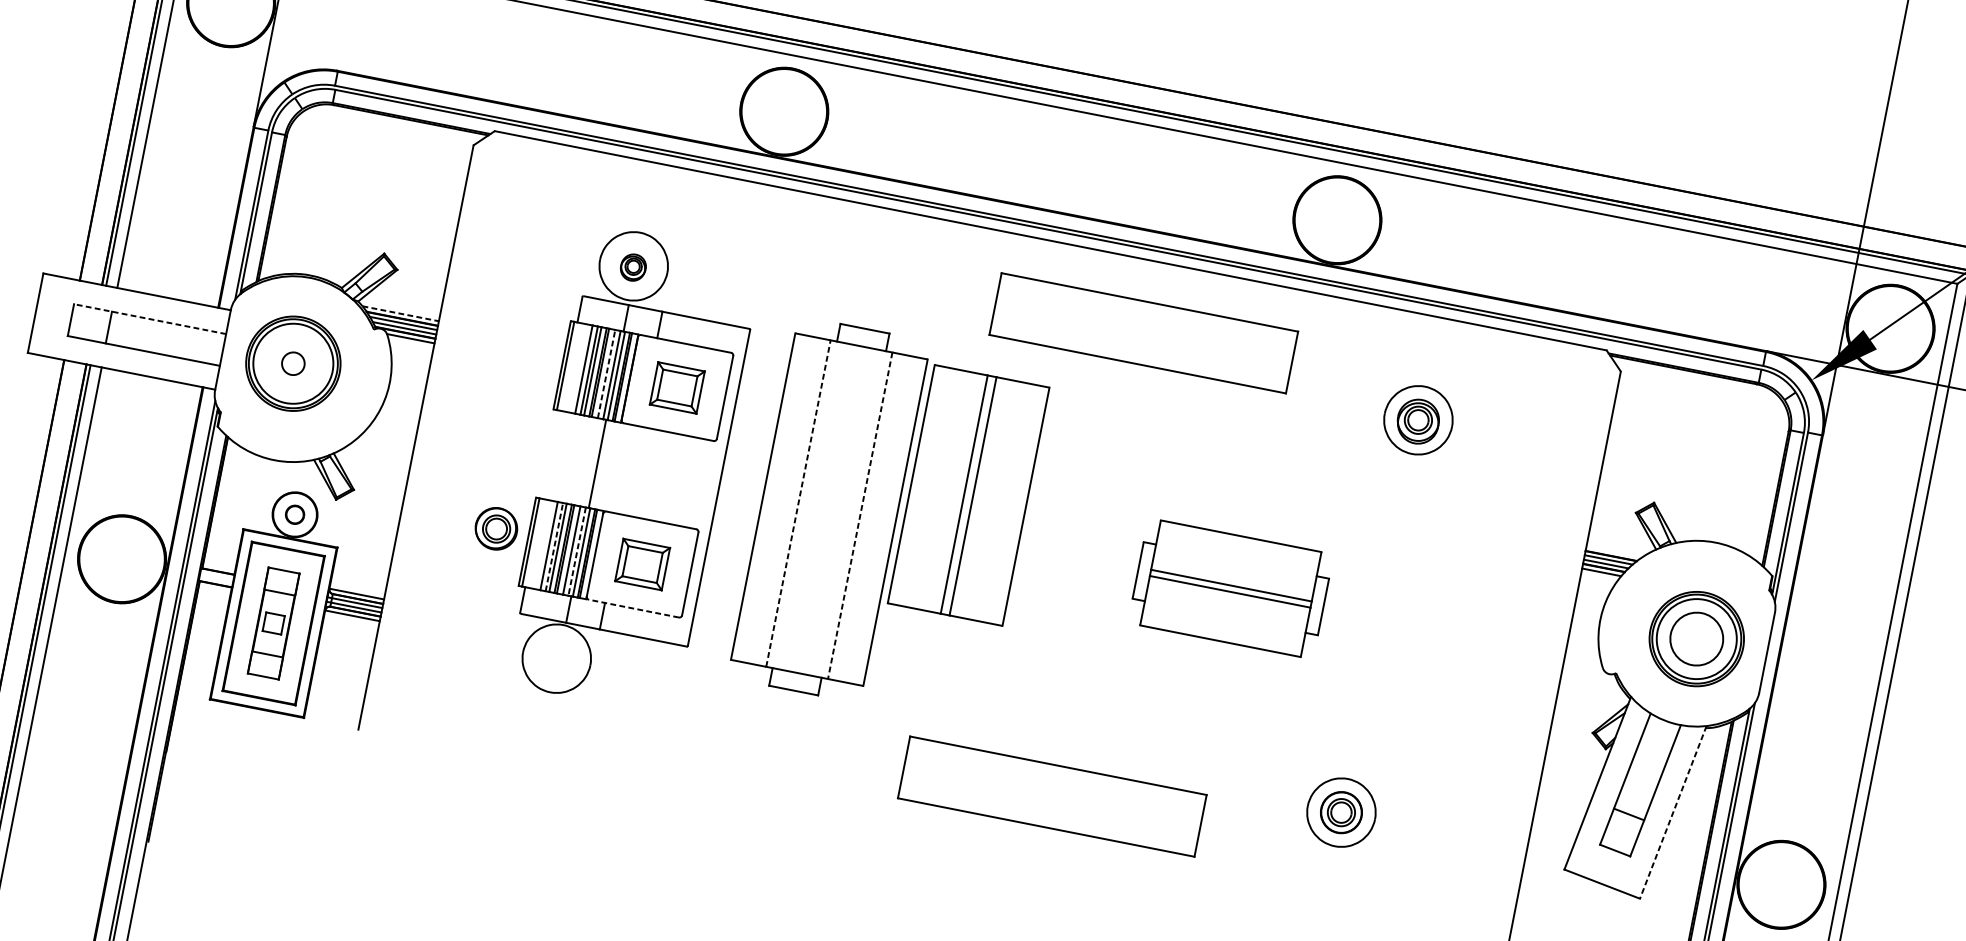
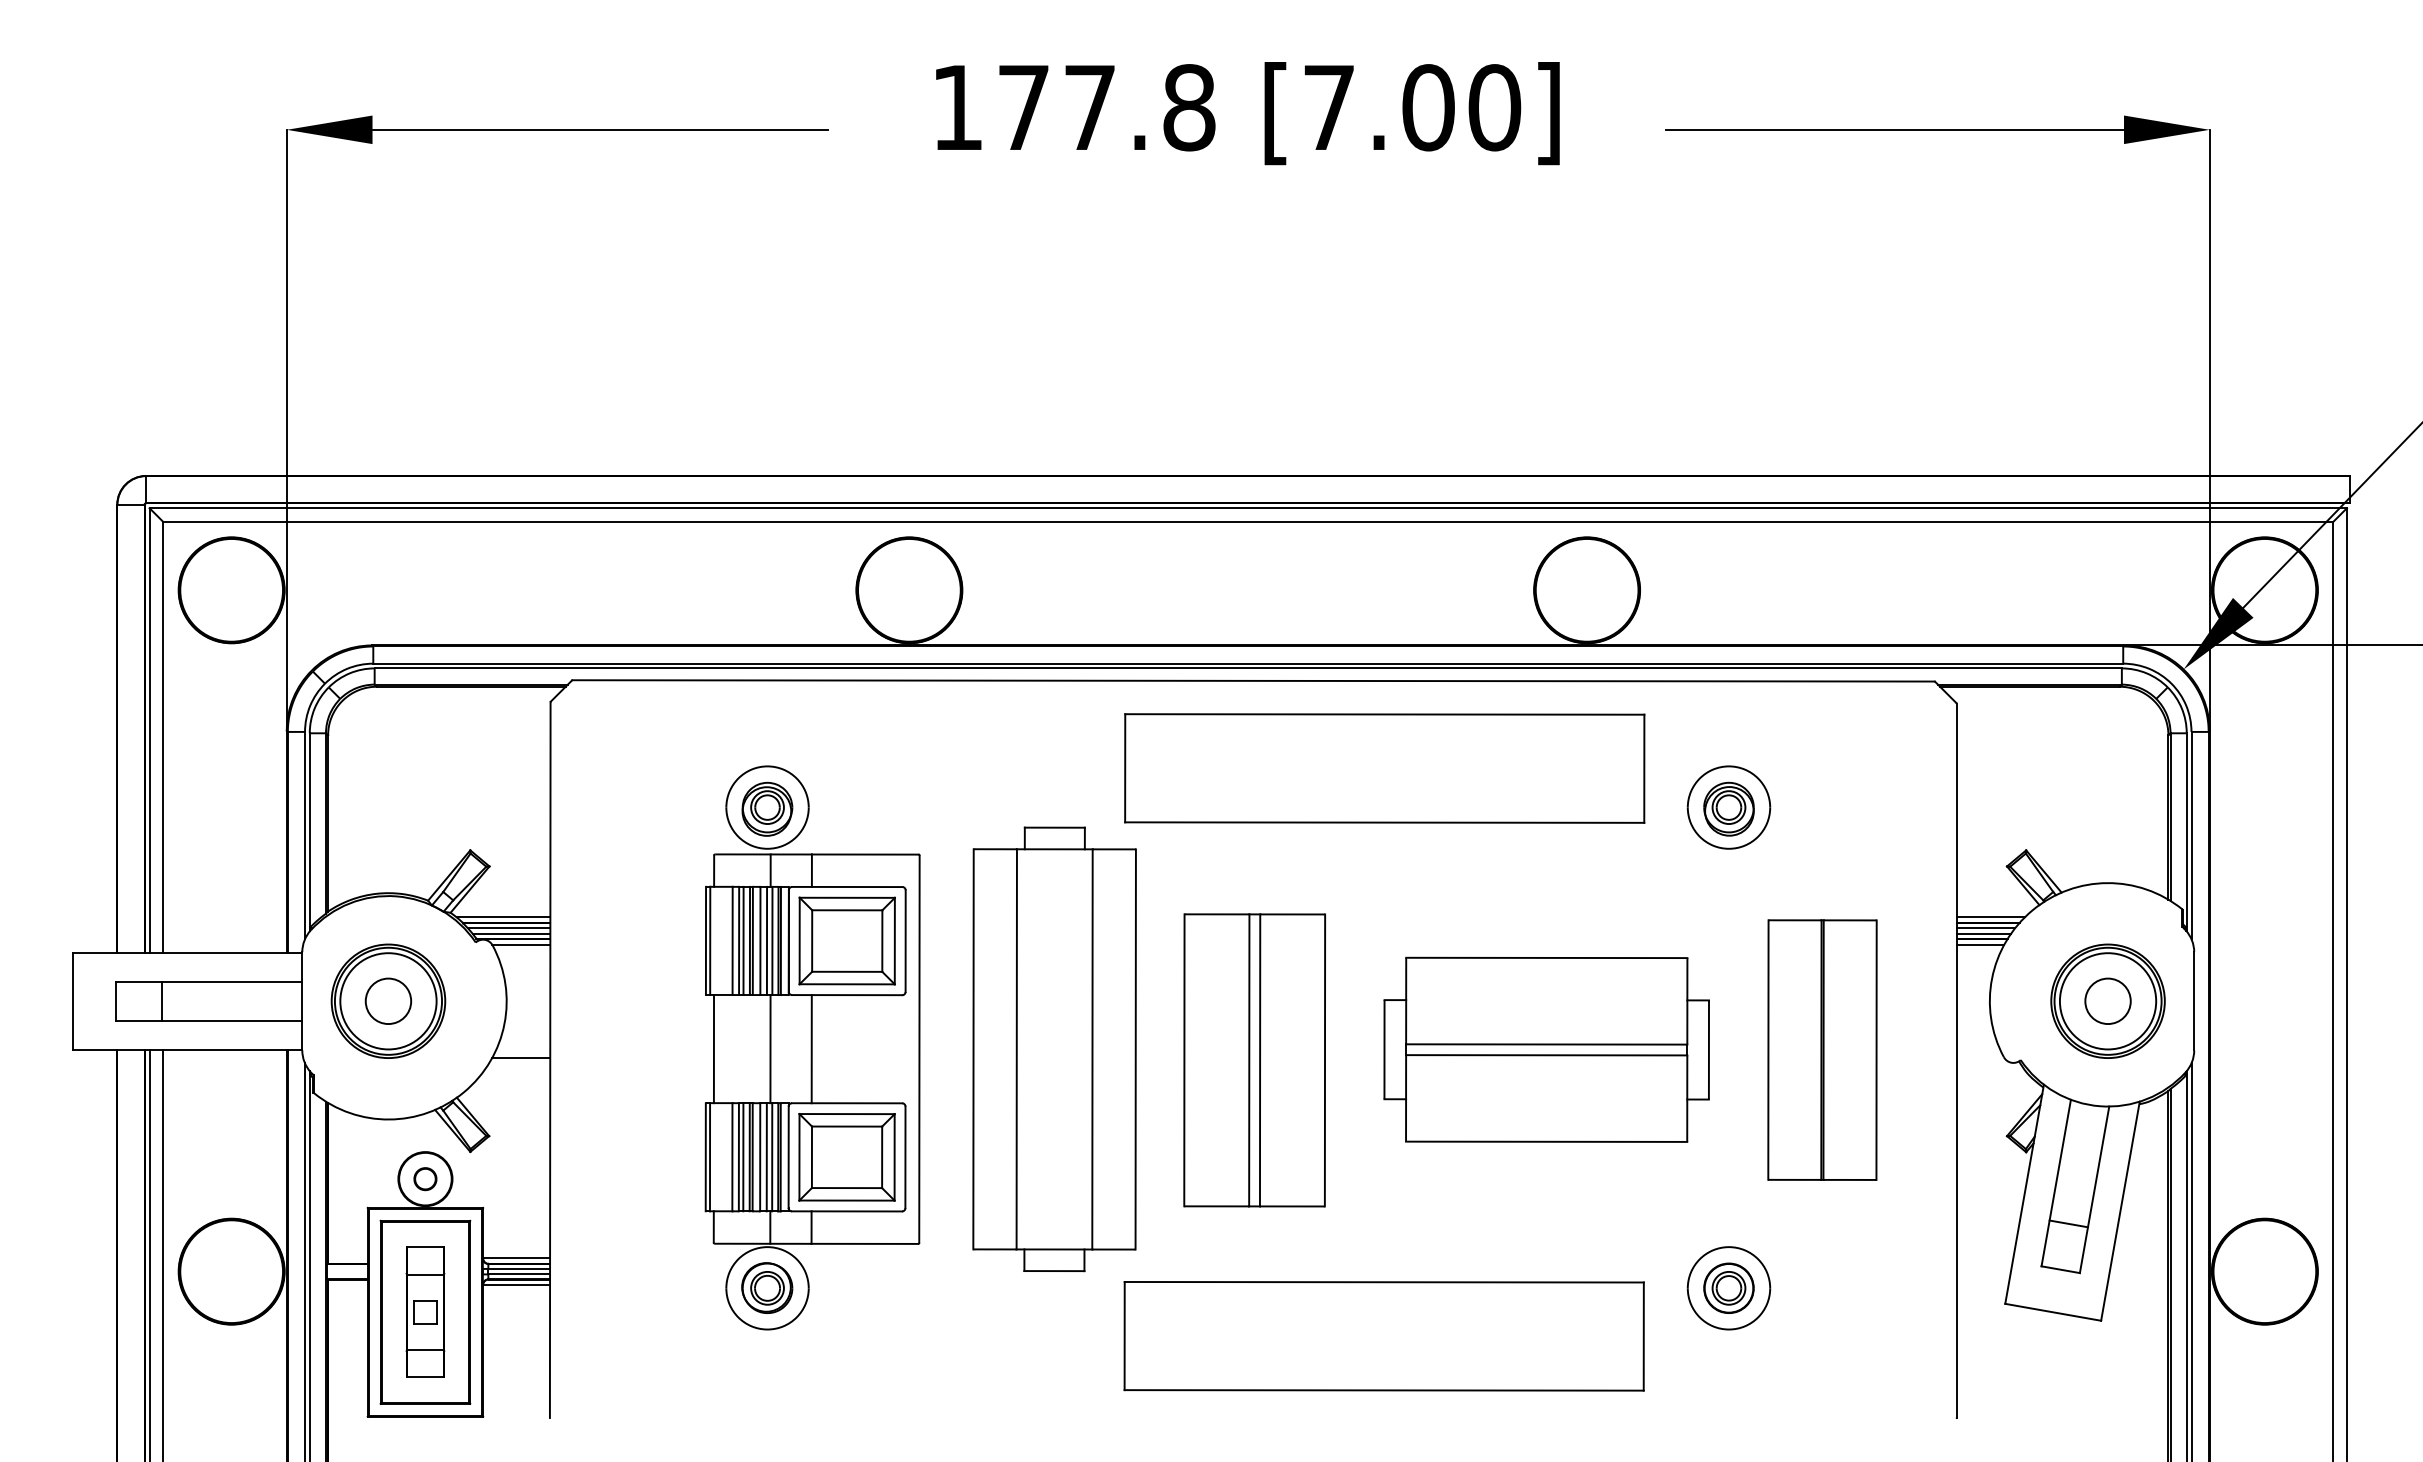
part: (633, 267) -> (767, 808), size x1.67
line: (400, 313) -> (503, 917), dashed -> solid
line: (149, 318) -> (208, 981), dashed -> solid
part: (1143, 333) -> (1384, 768), size x1.43
circle: (293, 363) -> (388, 1001), size x1.67
line: (606, 373) -> (760, 940), dashed -> solid
part: (676, 387) -> (846, 940), size x1.67
line: (392, 430) -> (521, 1057), added
line: (550, 455) -> (713, 1049), added
line: (630, 470) -> (811, 1049), added
part: (968, 495) -> (1254, 1060), moved
line: (798, 502) -> (1016, 1048), dashed -> solid
line: (860, 515) -> (1092, 1049), dashed -> solid
part: (496, 528) -> (767, 1287), moved
line: (554, 546) -> (738, 1156), dashed -> solid
line: (576, 551) -> (766, 1157), dashed -> solid
line: (1614, 551) -> (1990, 917), added
part: (642, 564) -> (846, 1157), size x1.67
part: (1230, 588) -> (1546, 1049), size x1.43
line: (633, 608) -> (846, 1211), dashed -> solid
part: (1456, 632) -> (1822, 1049), added
circle: (1696, 639) -> (2107, 1001), size x0.71
part: (1051, 796) -> (1383, 1336), size x1.43
line: (1673, 812) -> (2120, 1211), dashed -> solid

